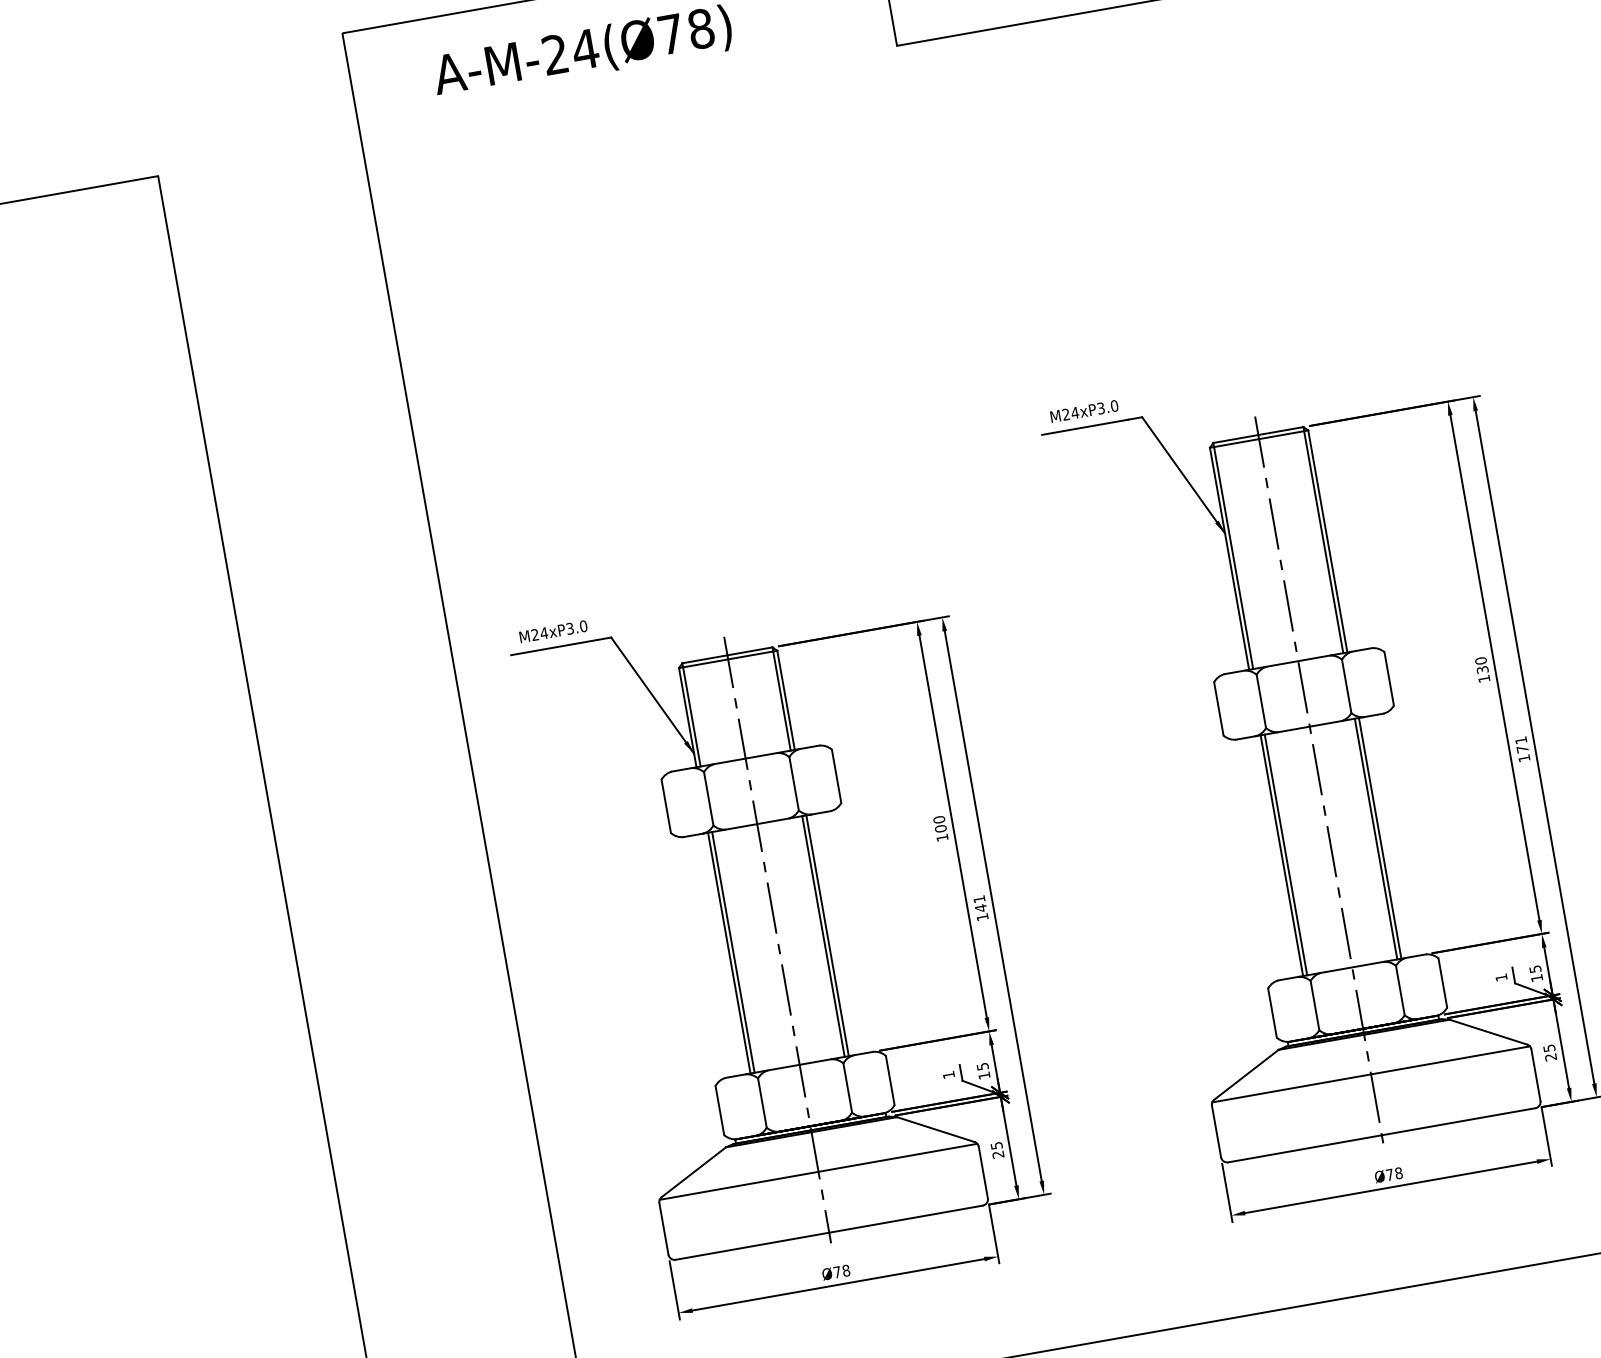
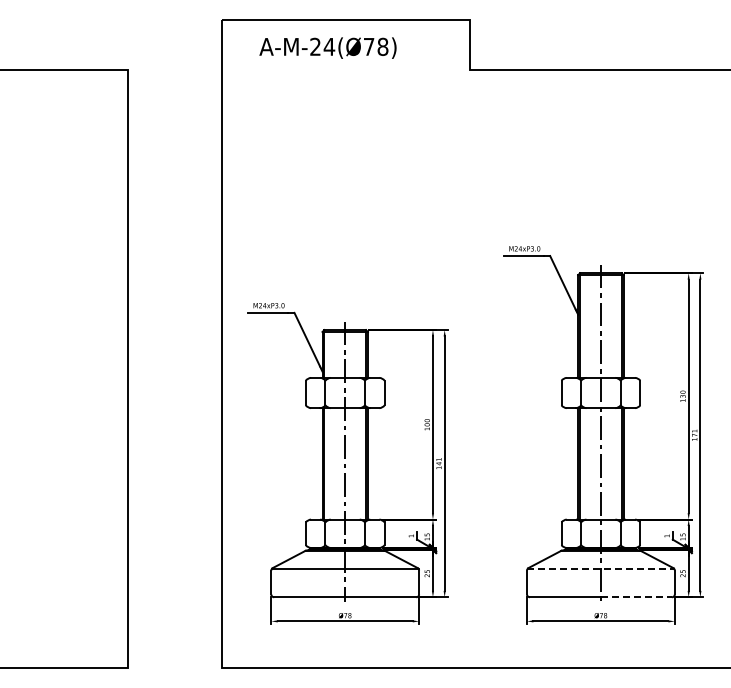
line: (1372, 1075) -> (601, 569), solid -> dashed
line: (1458, 1122) -> (636, 597), solid -> dashed

